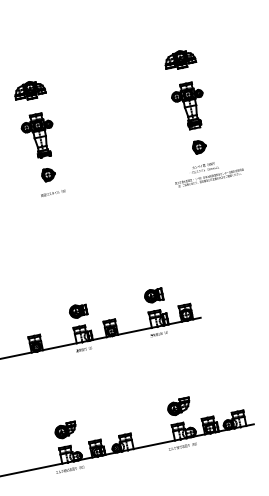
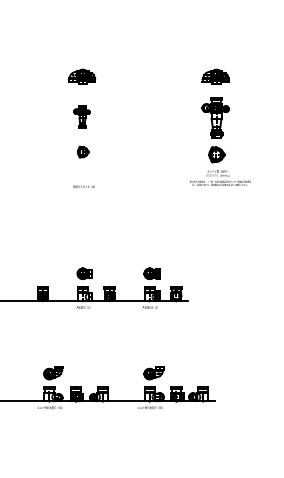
part: (38, 135) -> (81, 116), size x0.6
part: (198, 146) -> (216, 154), size x1.4
text: (52, 193) -> (83, 186), moved

